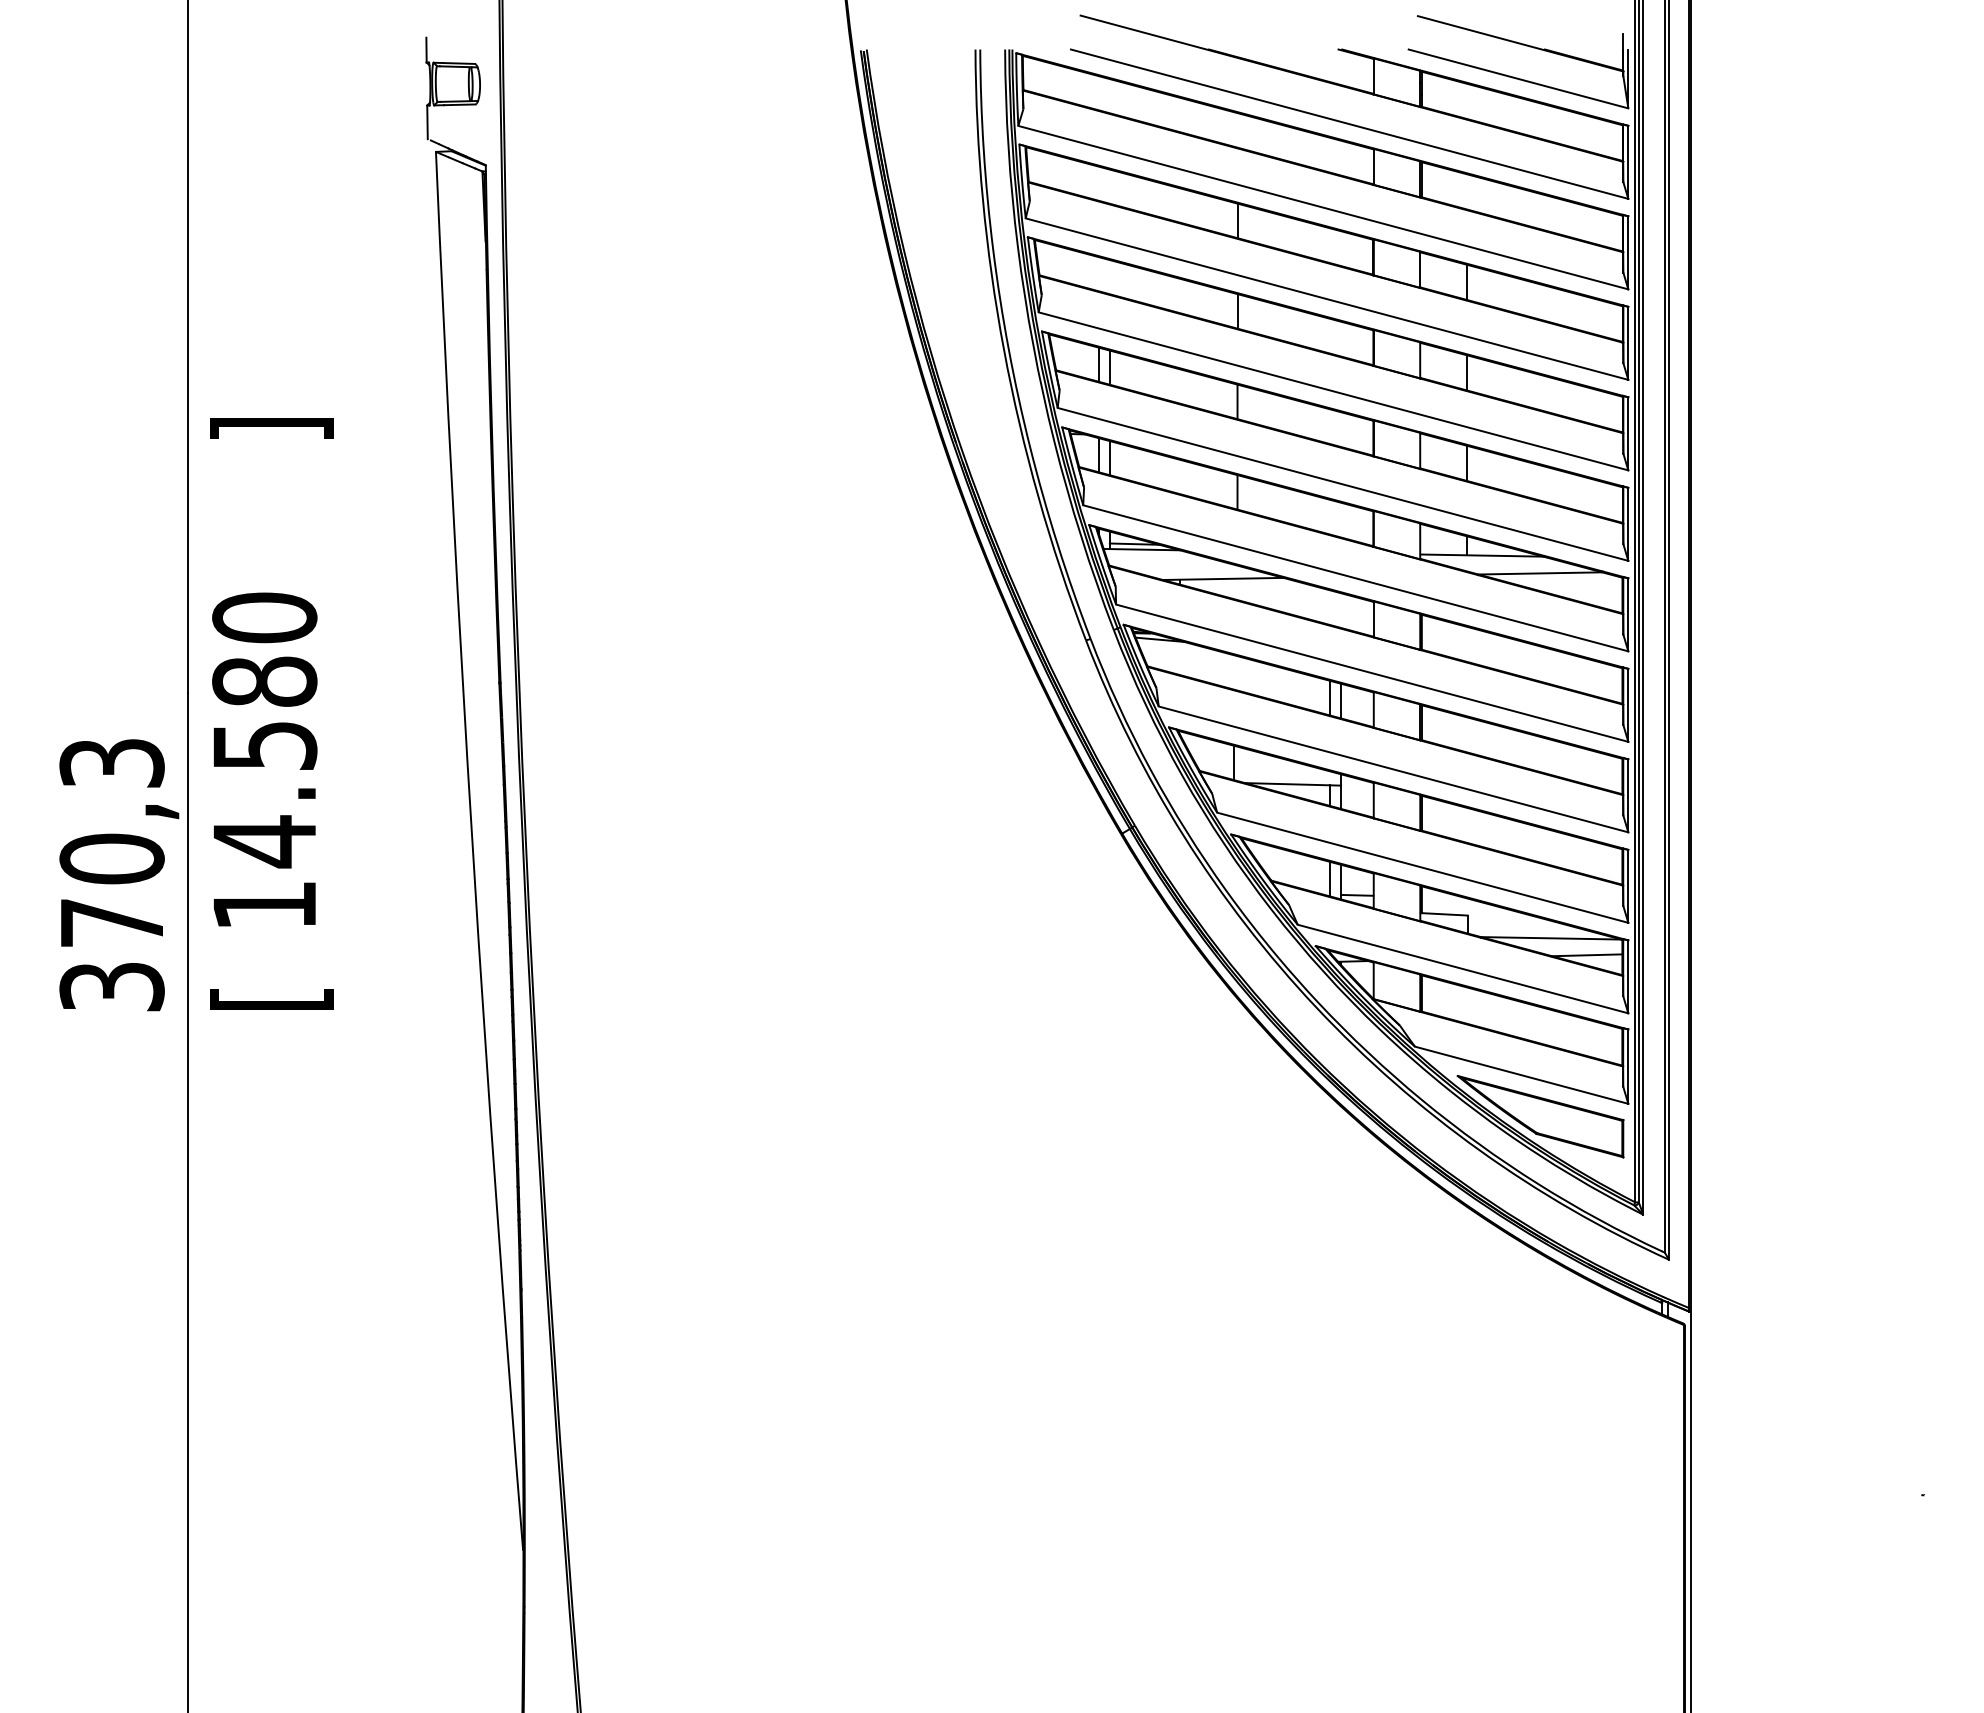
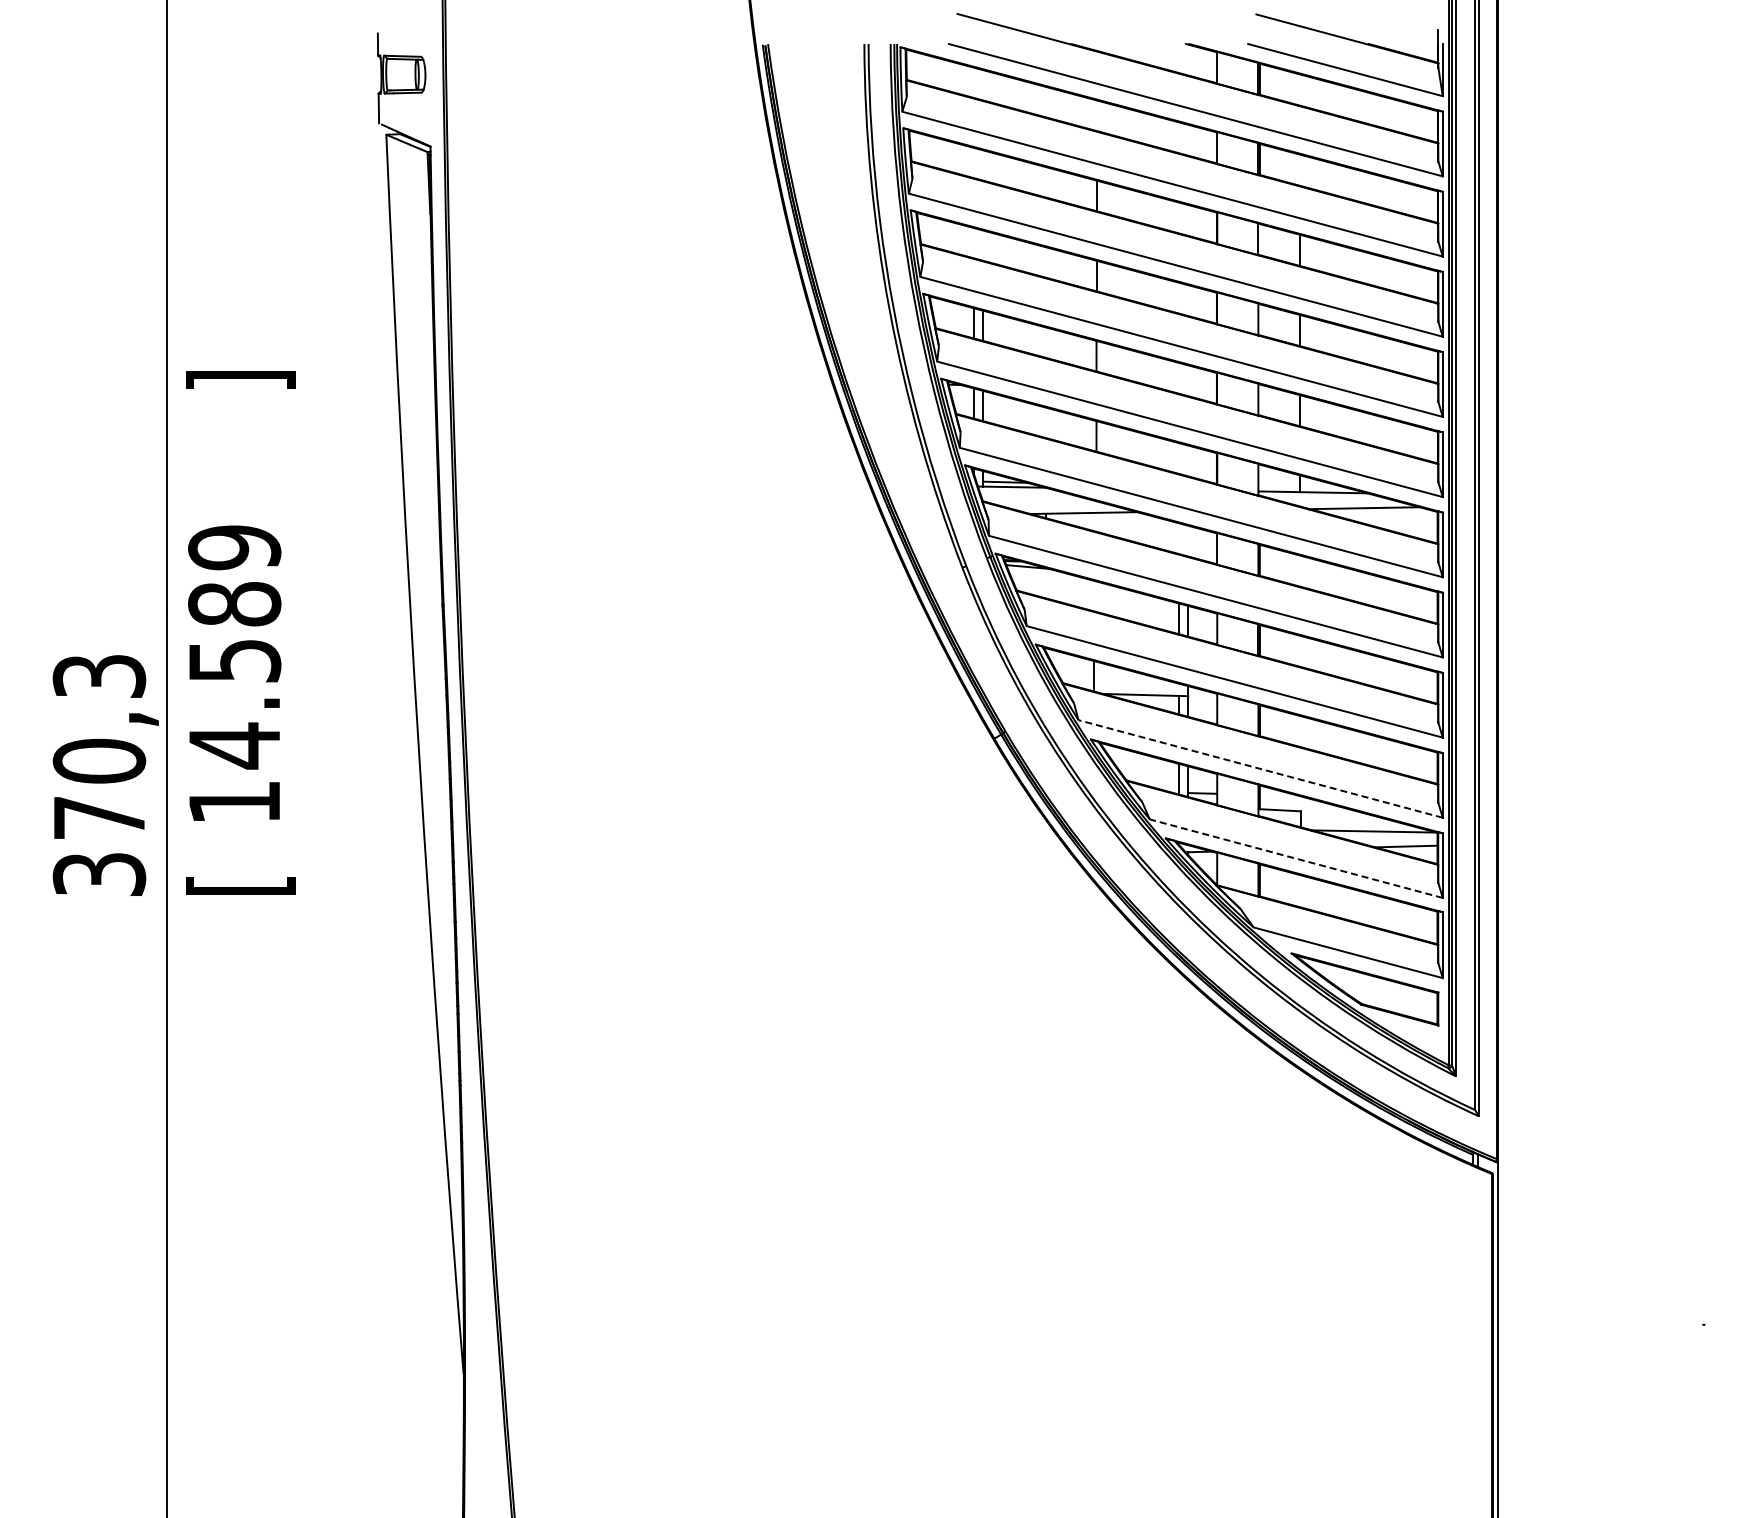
text: (264, 617) -> (234, 547), 14.580 -> 14.589
line: (1422, 867) -> (1260, 768), solid -> dashed
line: (1463, 968) -> (1296, 858), solid -> dashed

